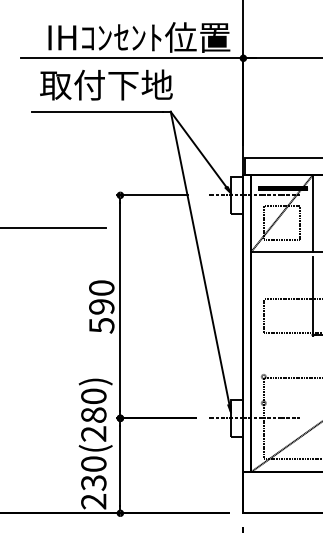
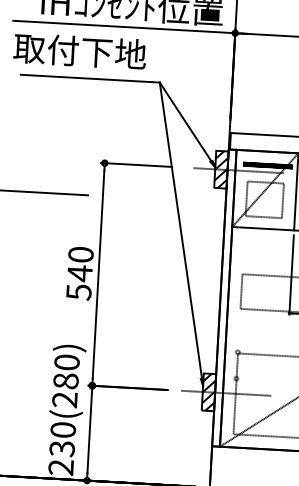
text: (106, 84) -> (80, 50), moved
hatch: (236, 194) -> (220, 168), added
text: (101, 306) -> (79, 273), 590 -> 540
hatch: (236, 417) -> (208, 391), added

